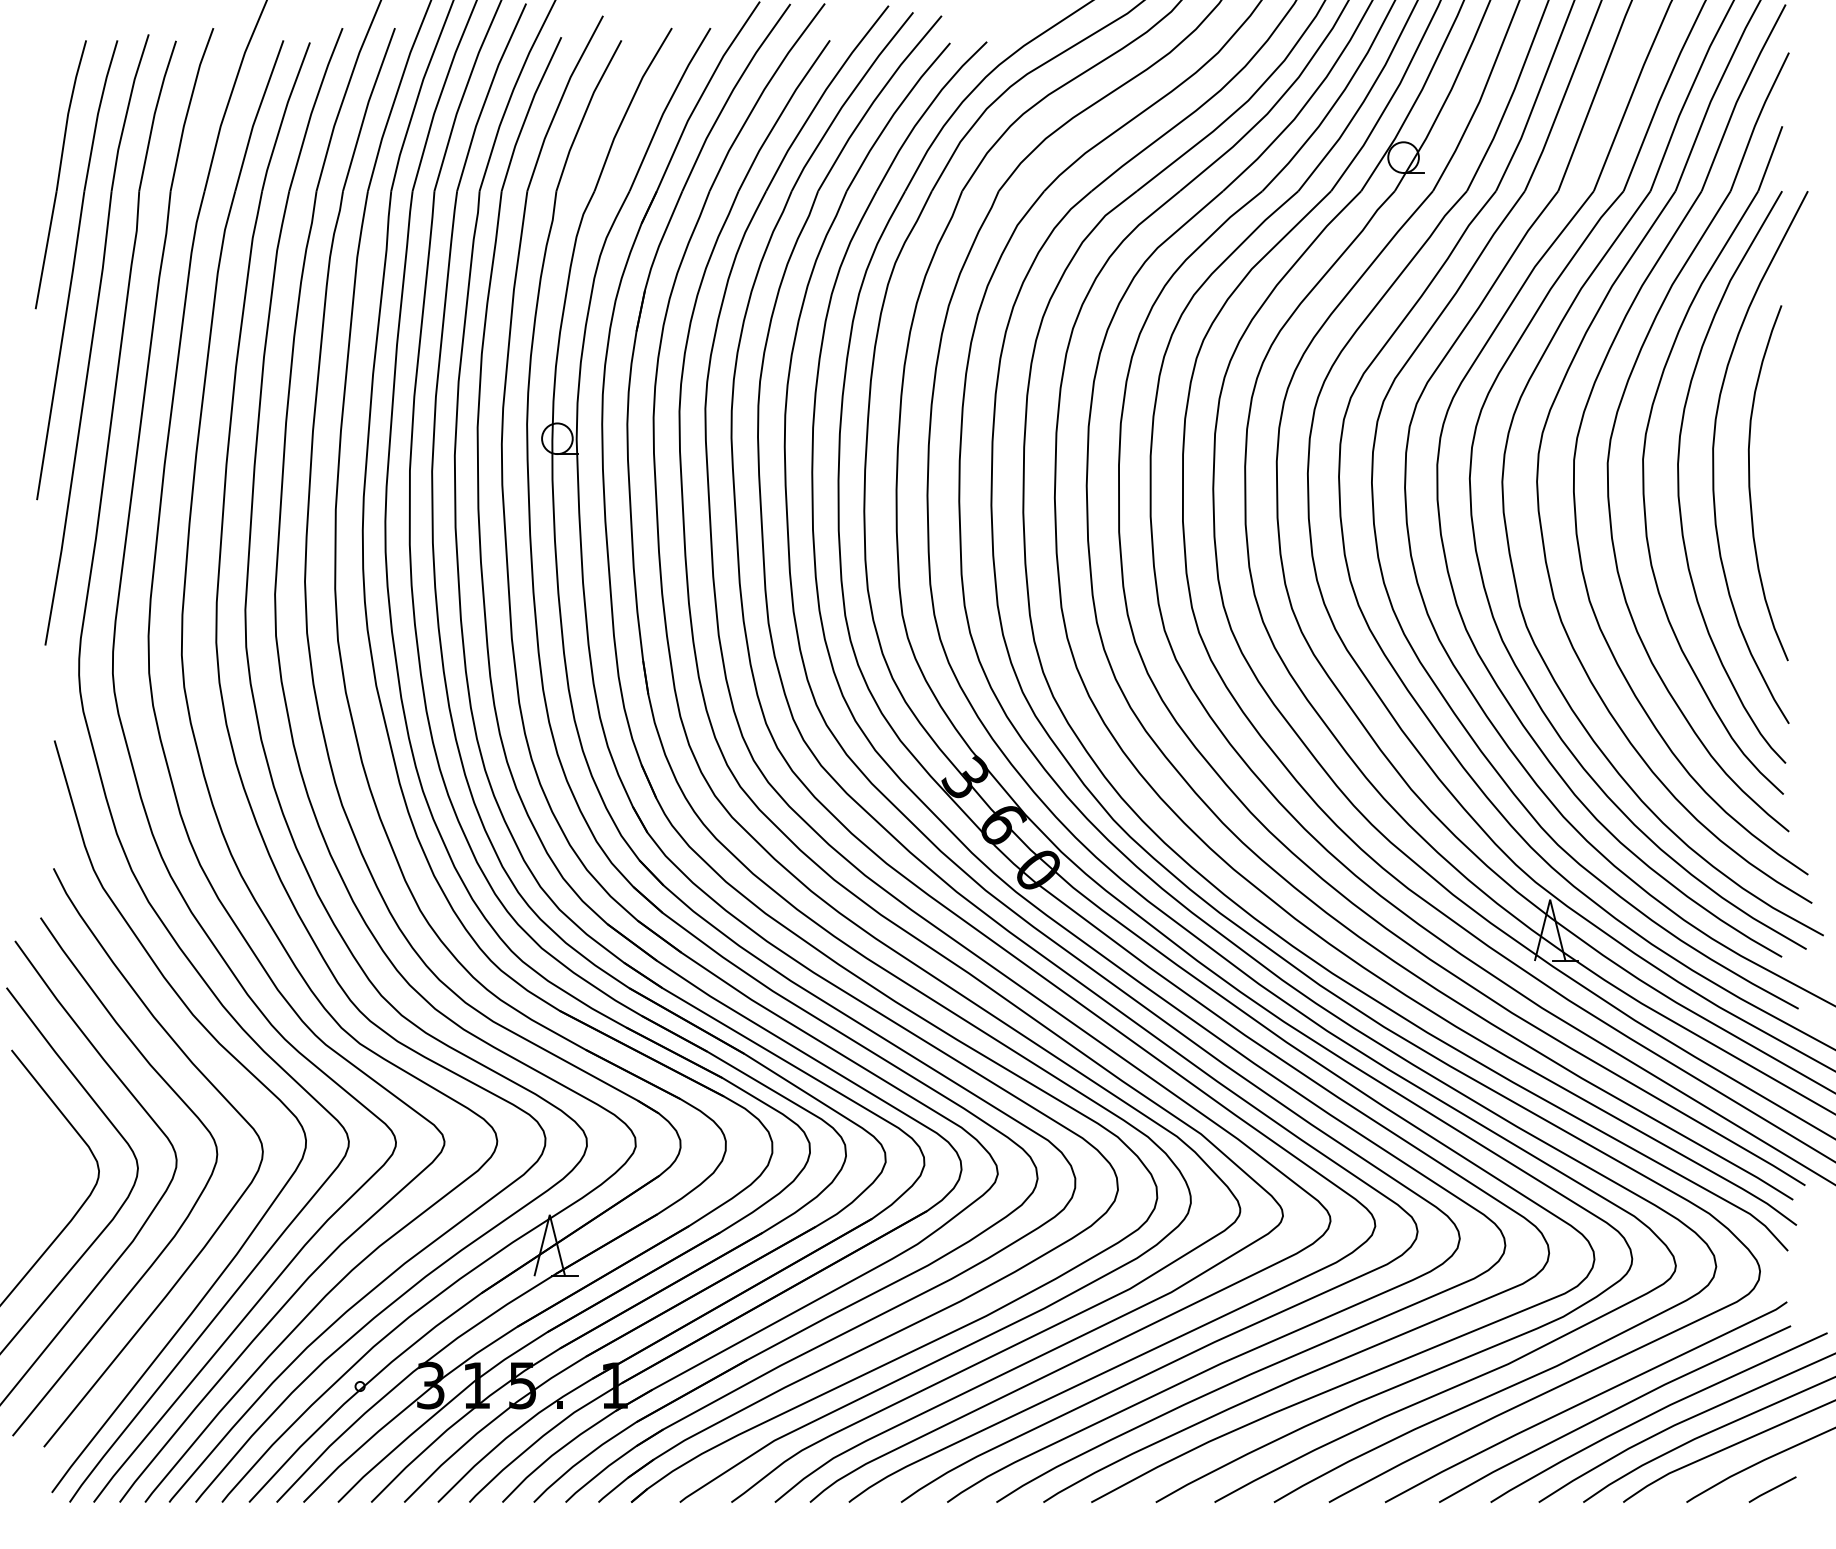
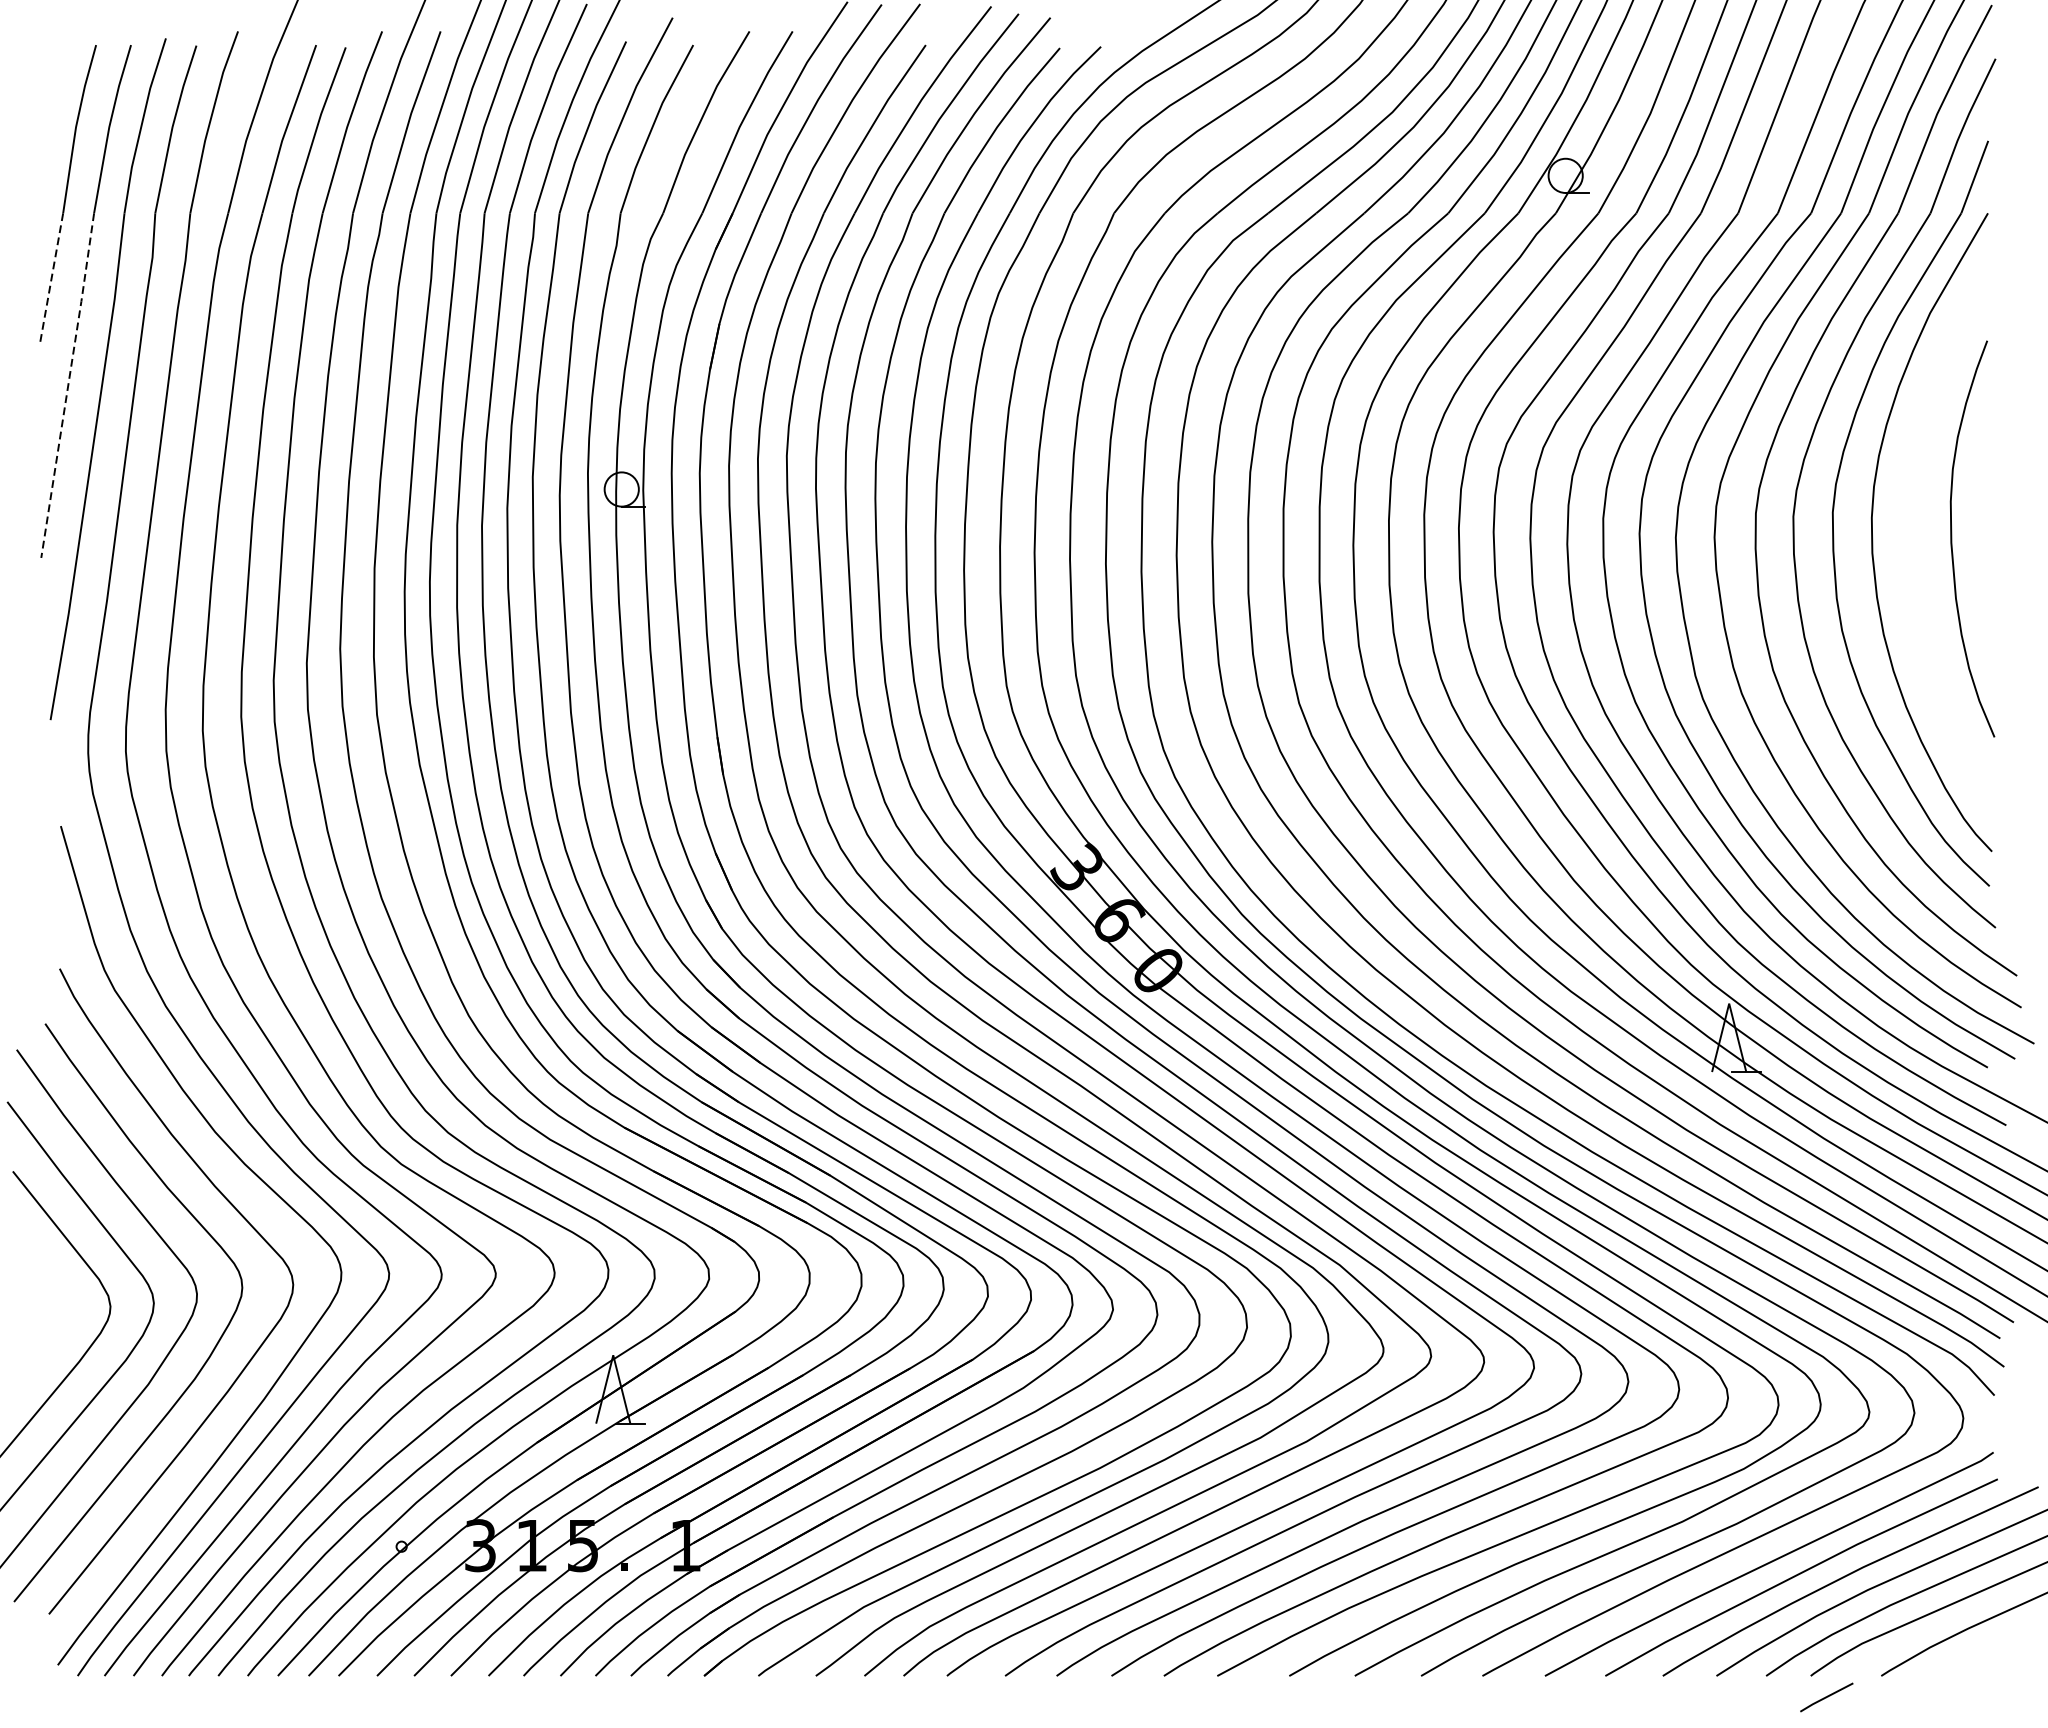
line: (46, 250) -> (51, 279), solid -> dashed
line: (61, 345) -> (68, 385), solid -> dashed
curve: (1714, 457) -> (1912, 510), removed
line: (1772, 1489) -> (1826, 1697), moved

